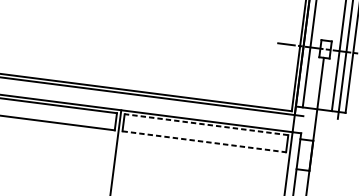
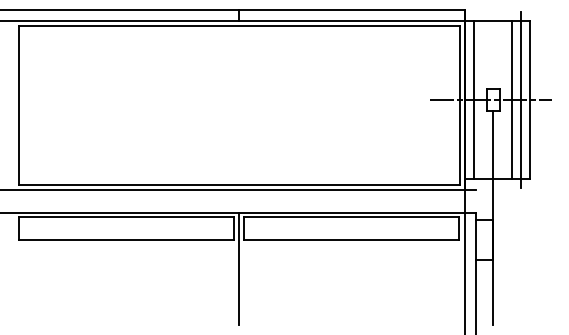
line: (206, 124) -> (351, 217), dashed -> solid
line: (204, 141) -> (352, 239), dashed -> solid

